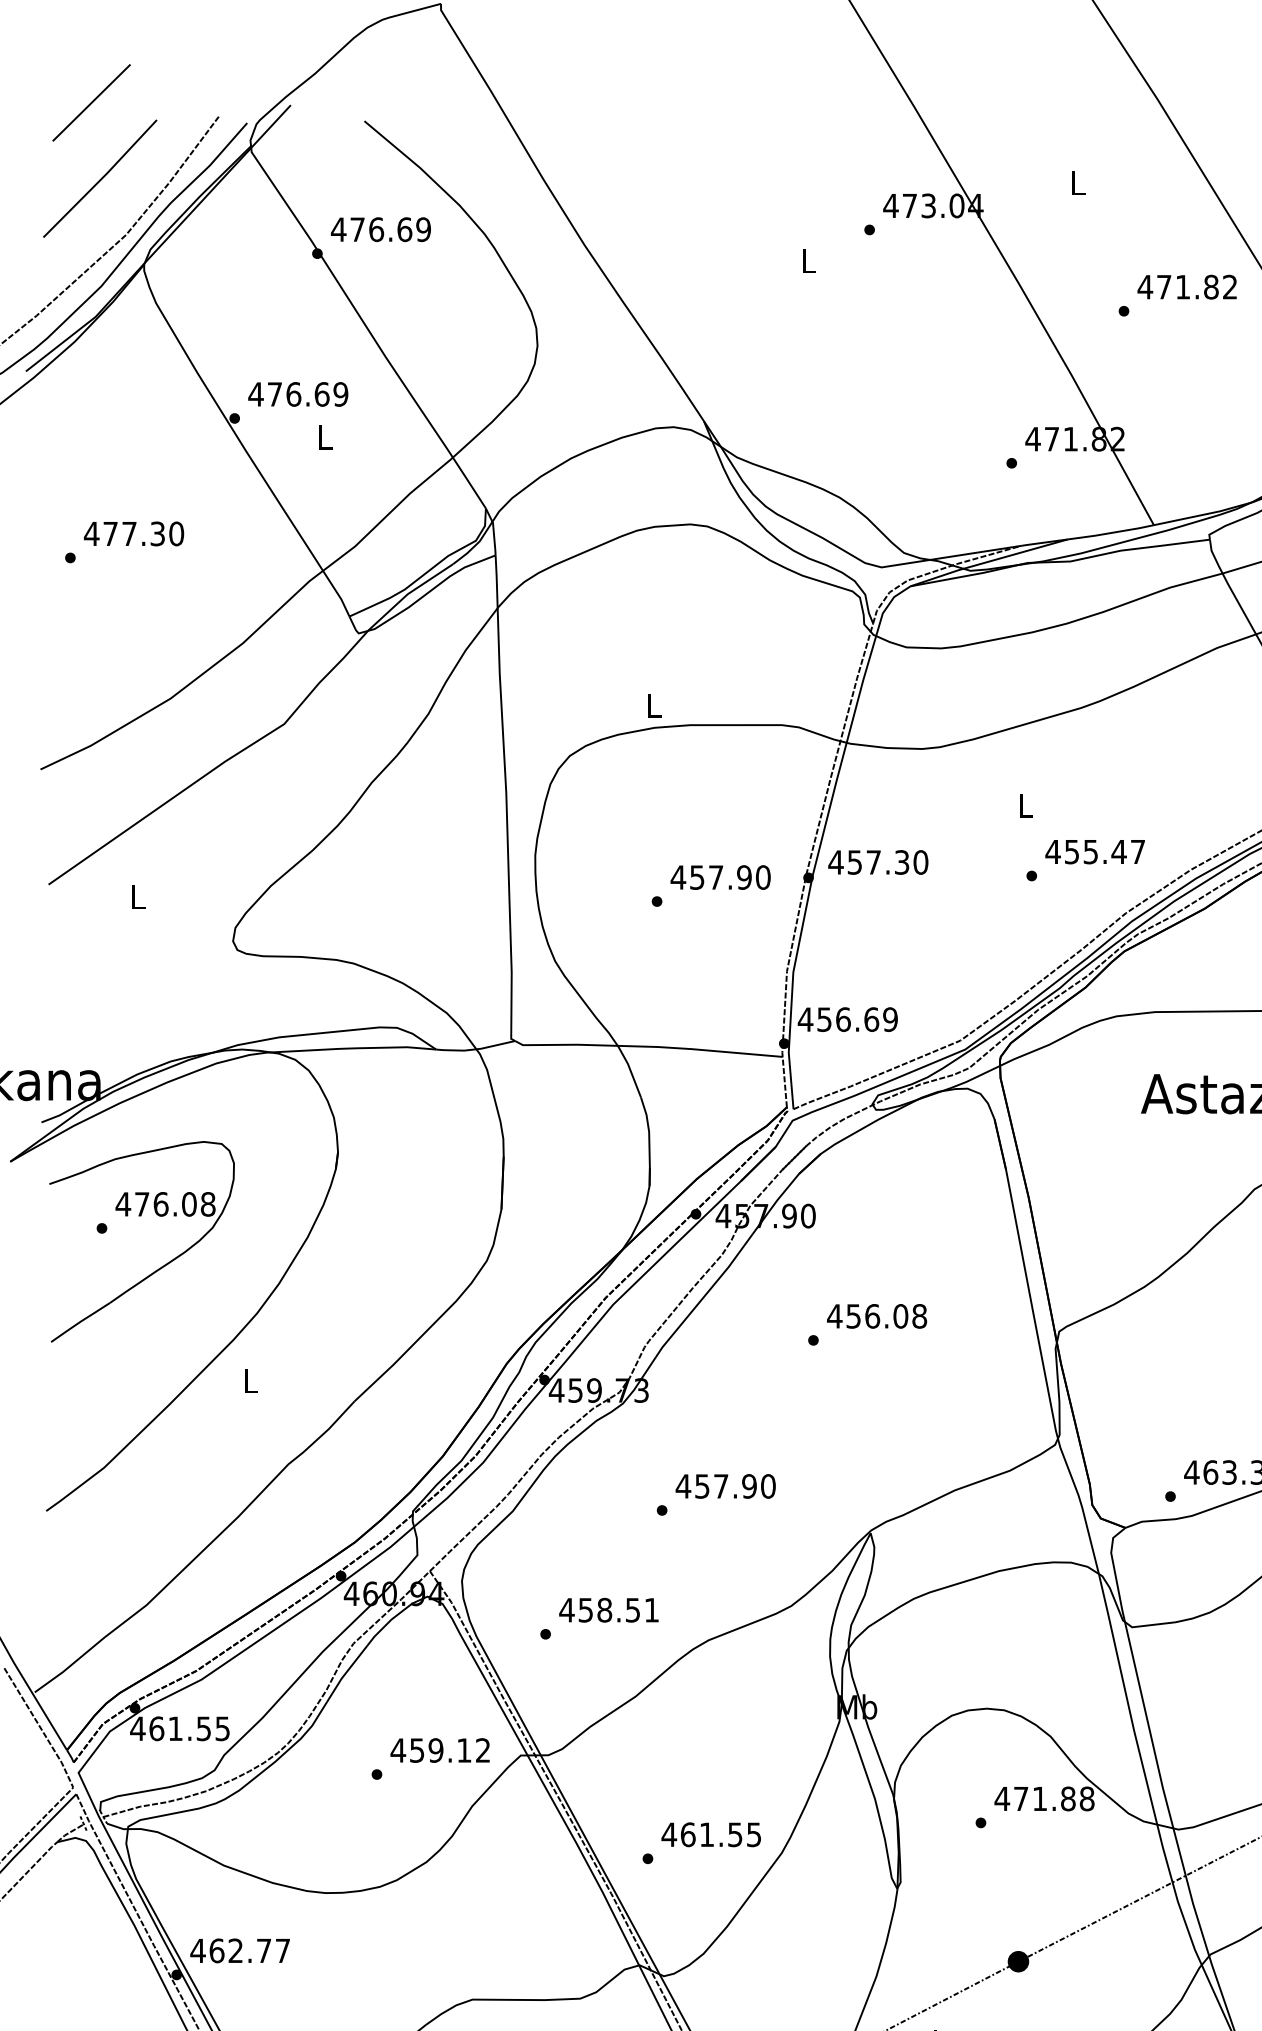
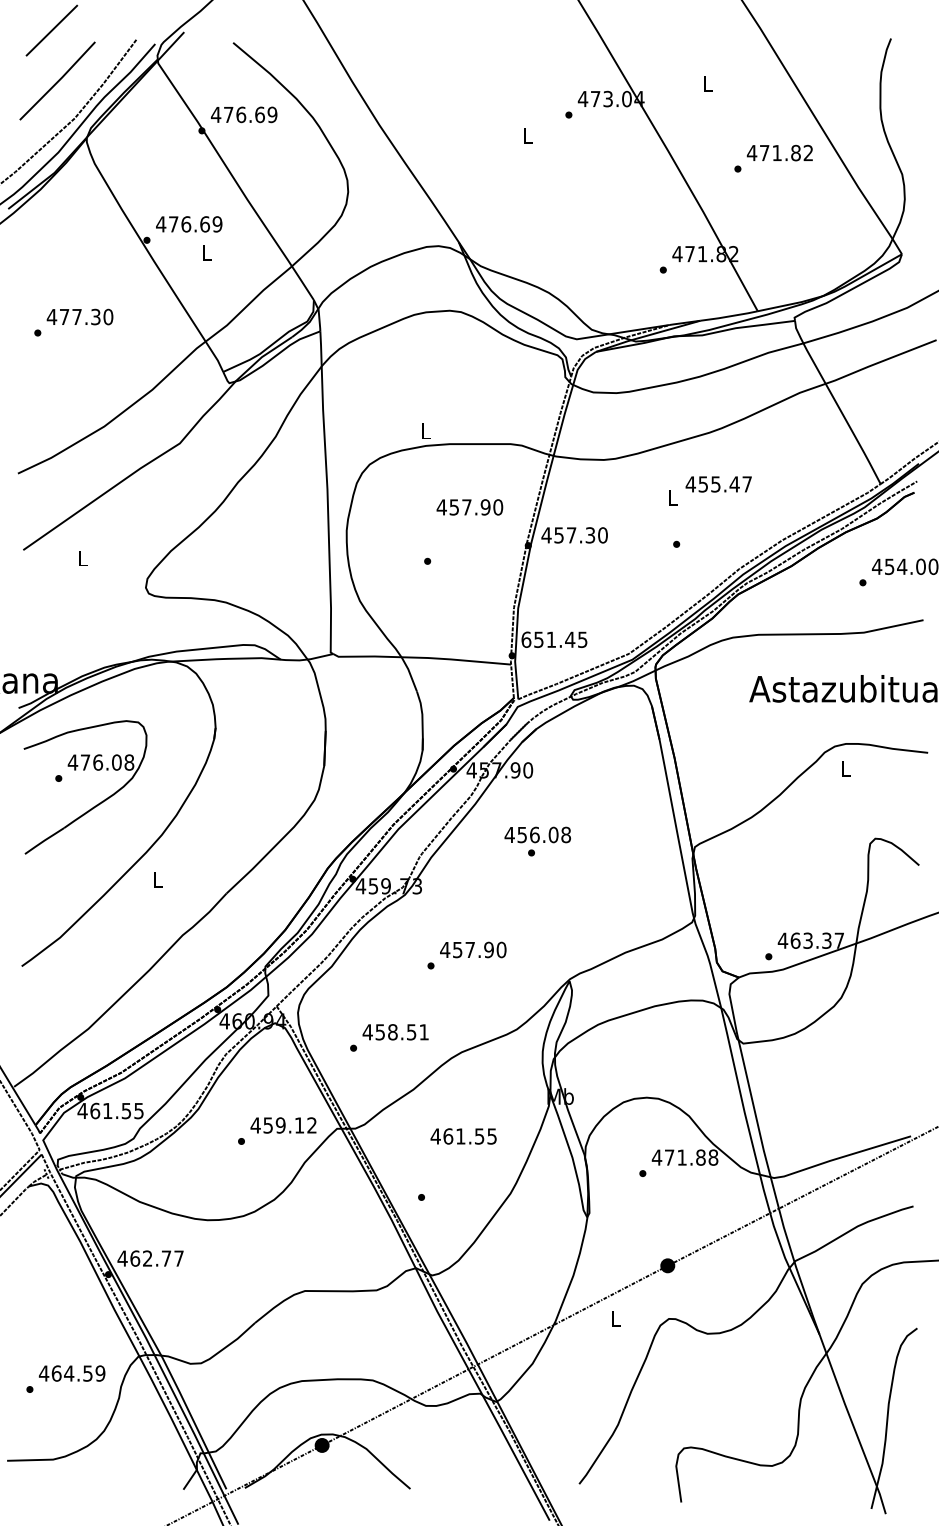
text: (1094, 852) -> (718, 484), moved
text: (720, 877) -> (469, 507), moved
text: (847, 1019) -> (554, 639), 456.69 -> 651.45
text: (876, 1315) -> (537, 834), moved
text: (711, 1834) -> (463, 1136), moved

